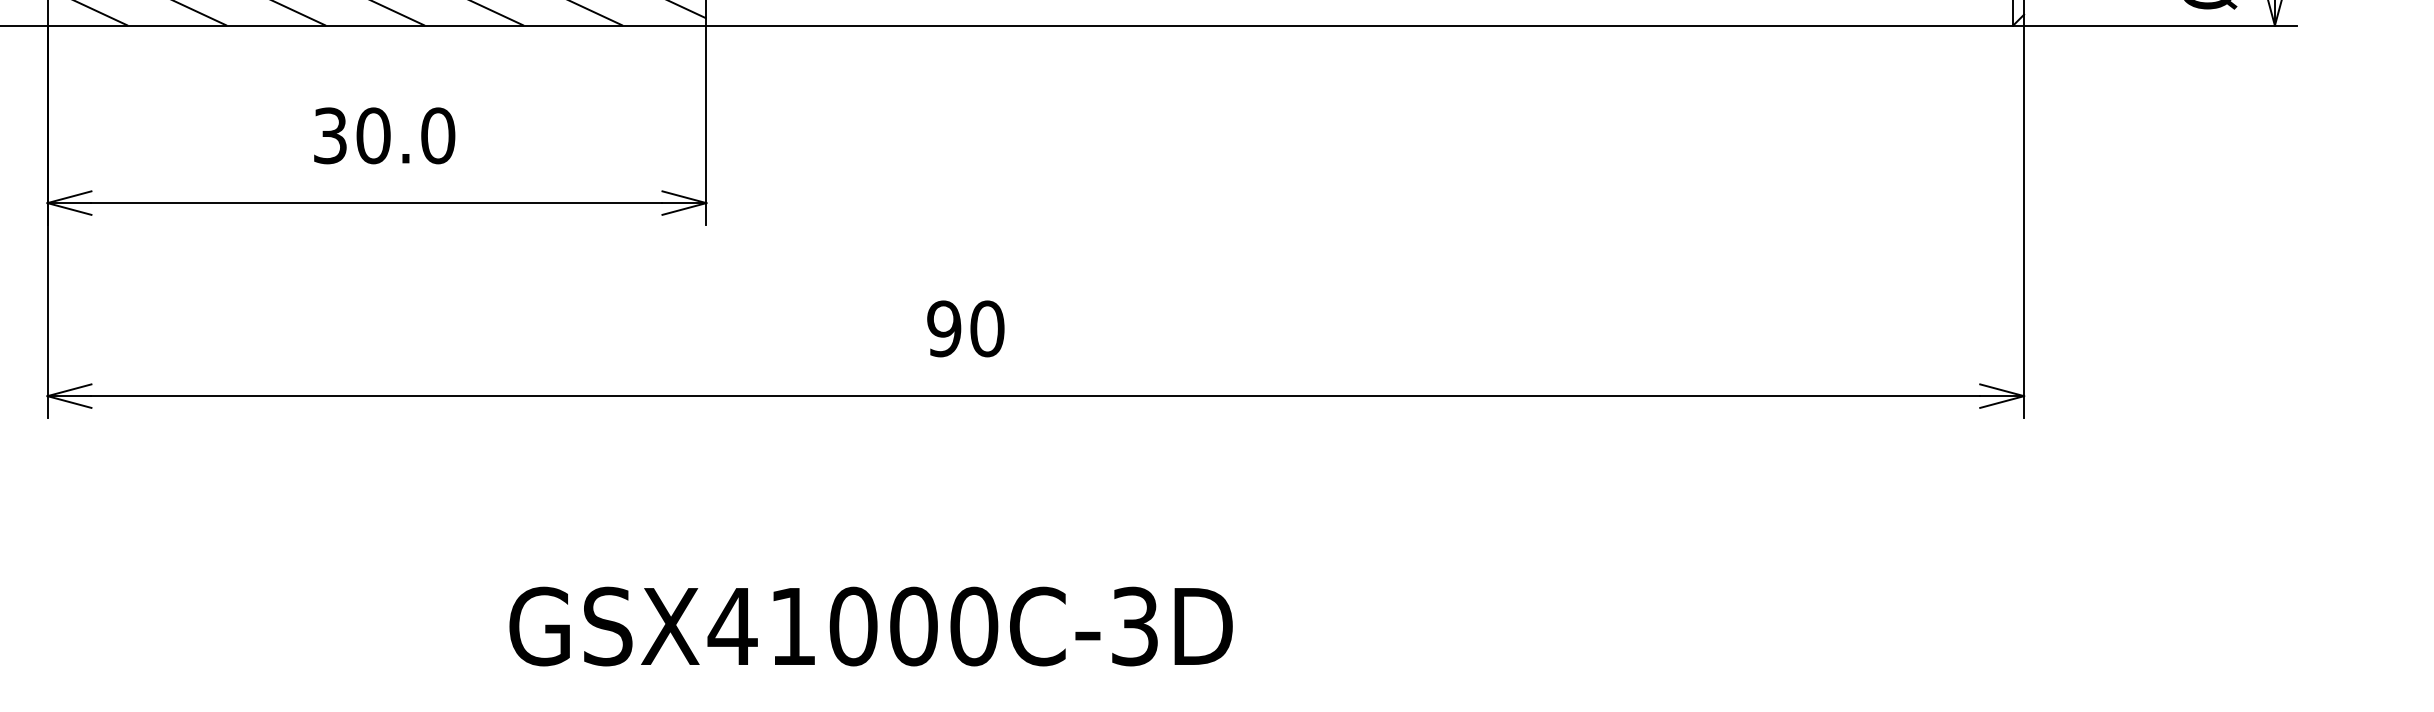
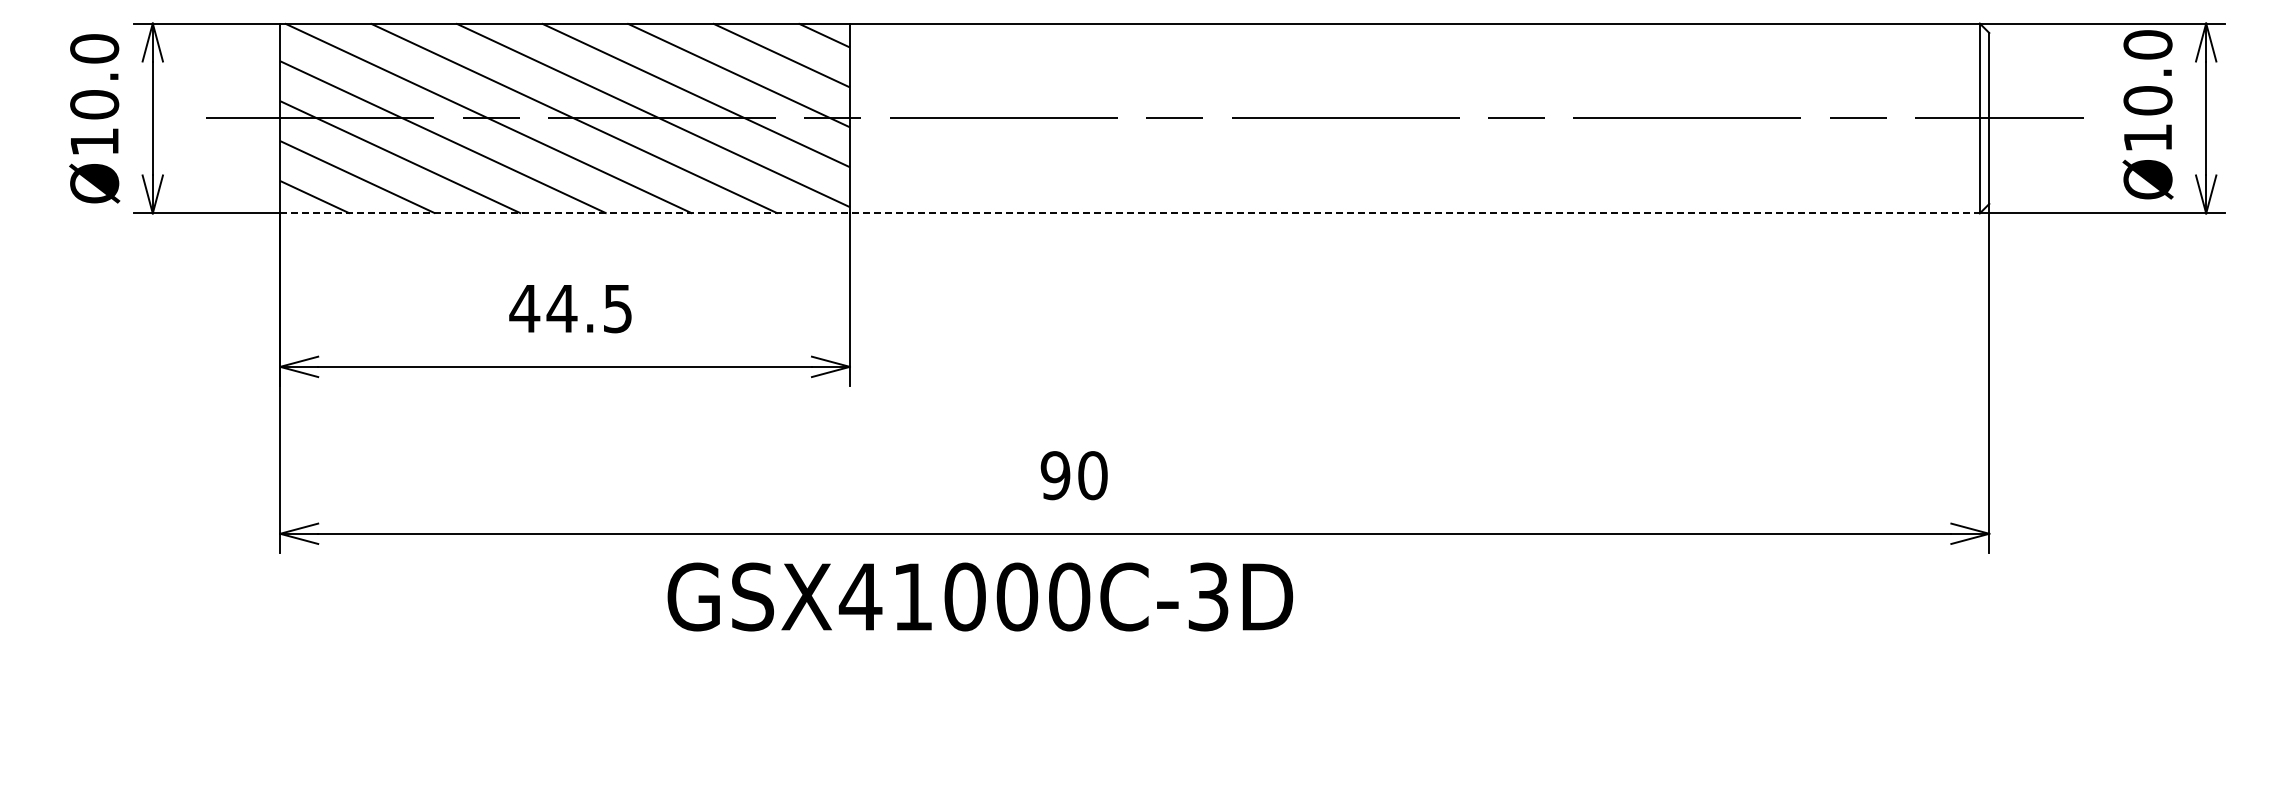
line: (1030, 25) -> (1130, 213), solid -> dashed
text: (383, 135) -> (570, 308), 30.0 -> 44.5
text: (871, 625) -> (980, 596), moved

